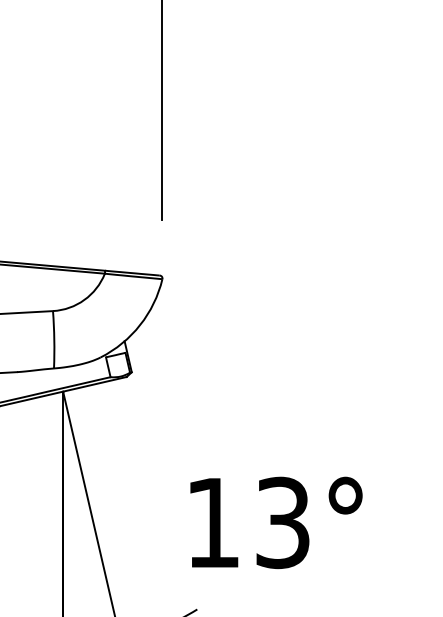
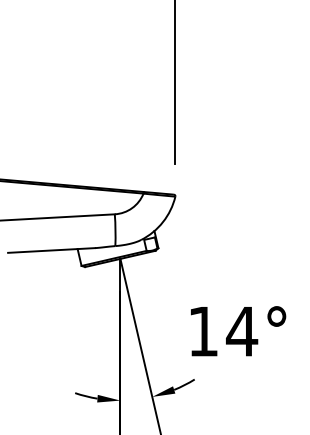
text: (281, 522) -> (241, 331), 13° -> 14°

